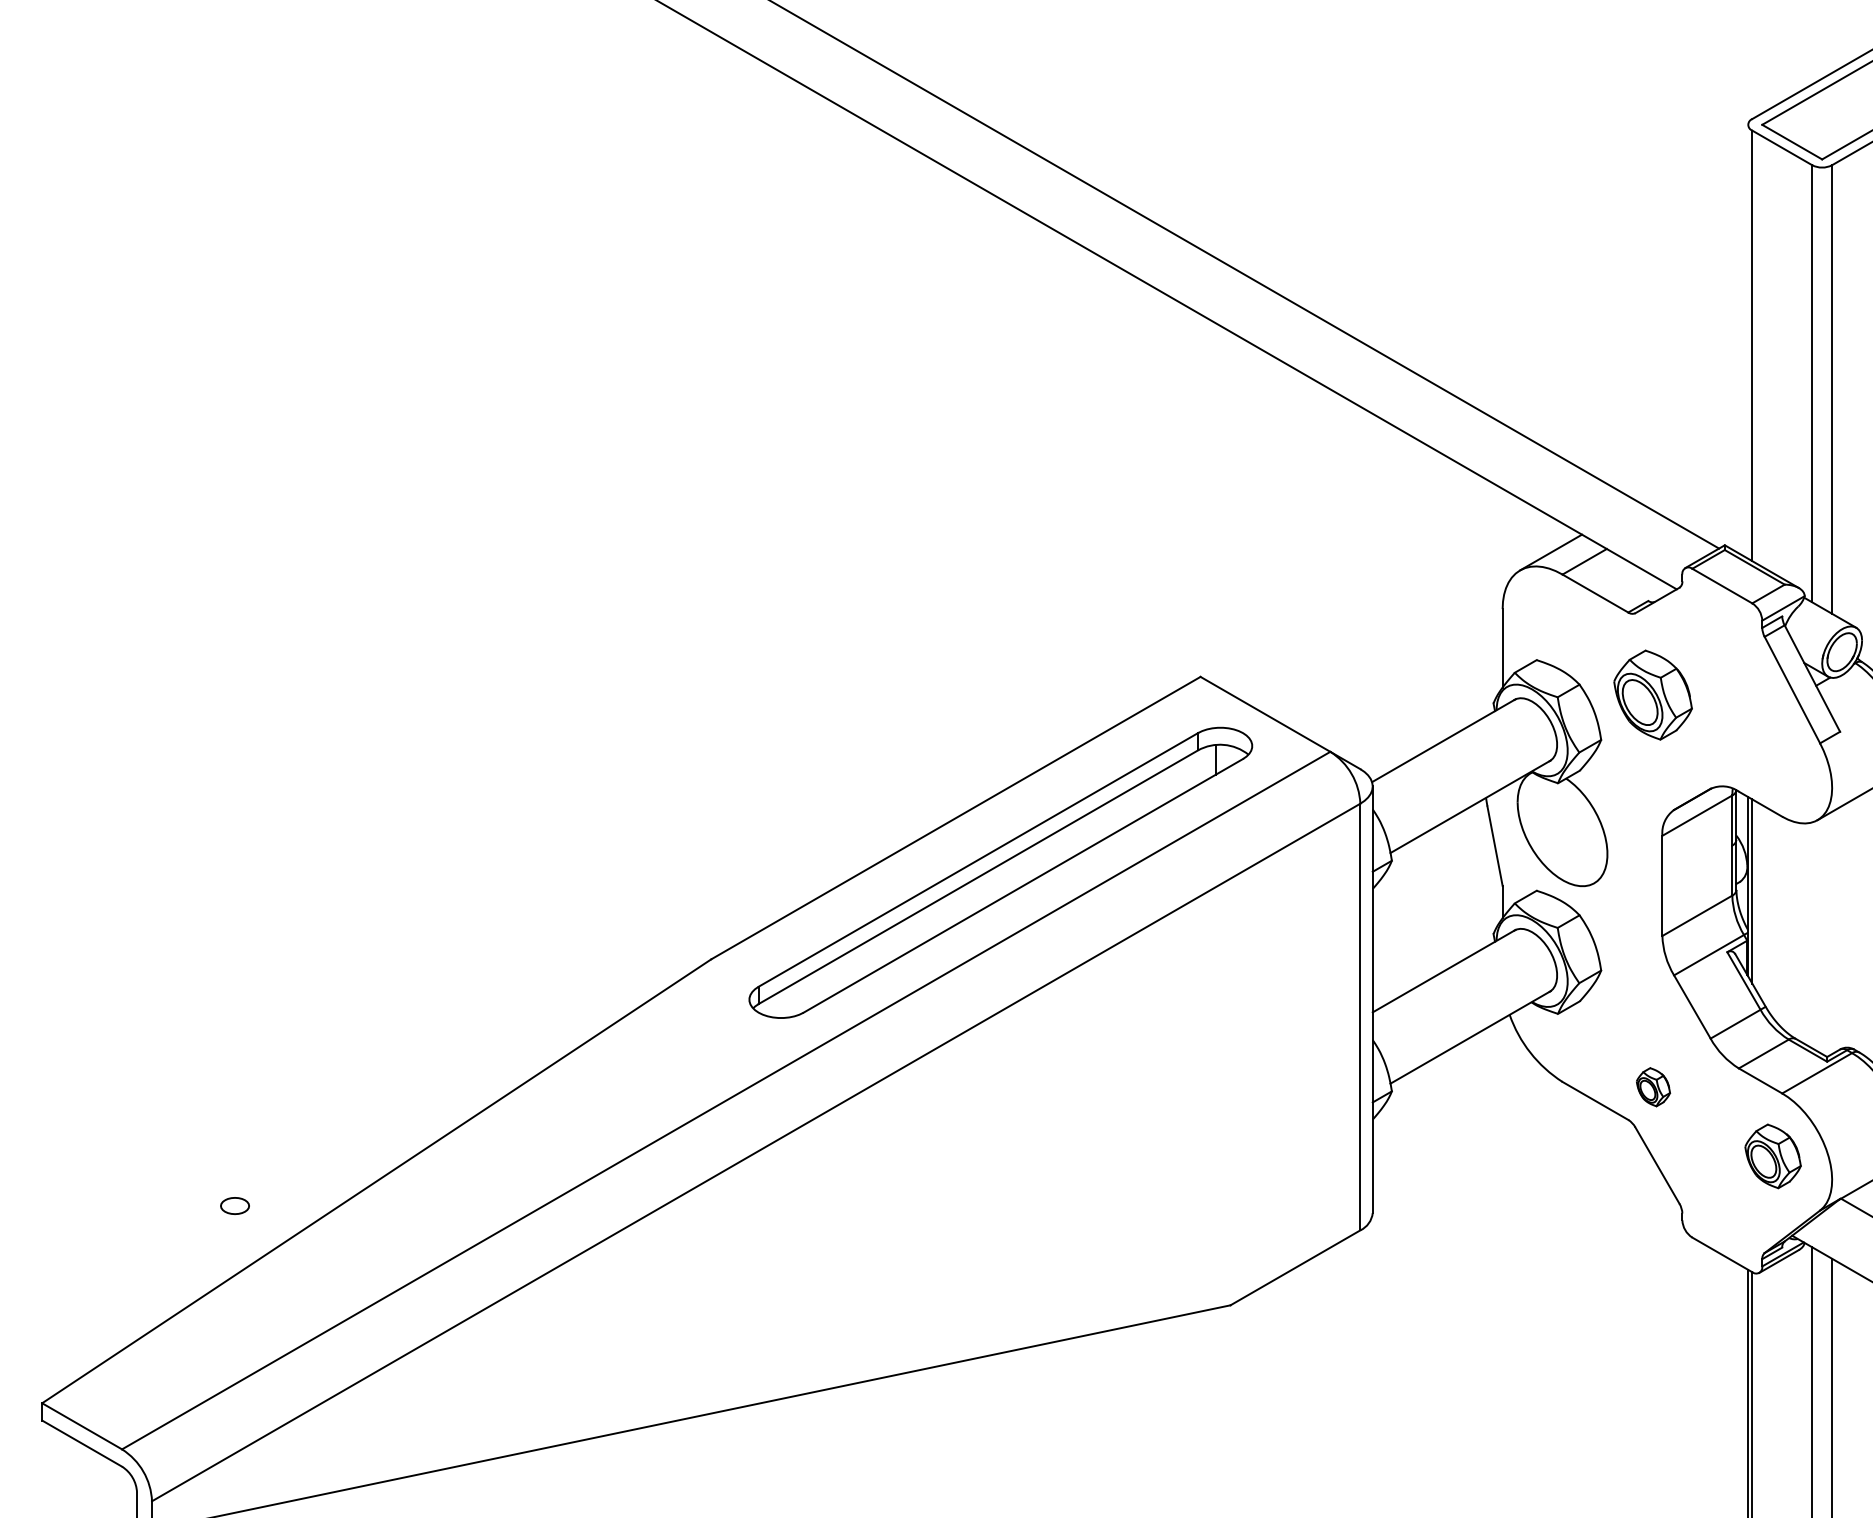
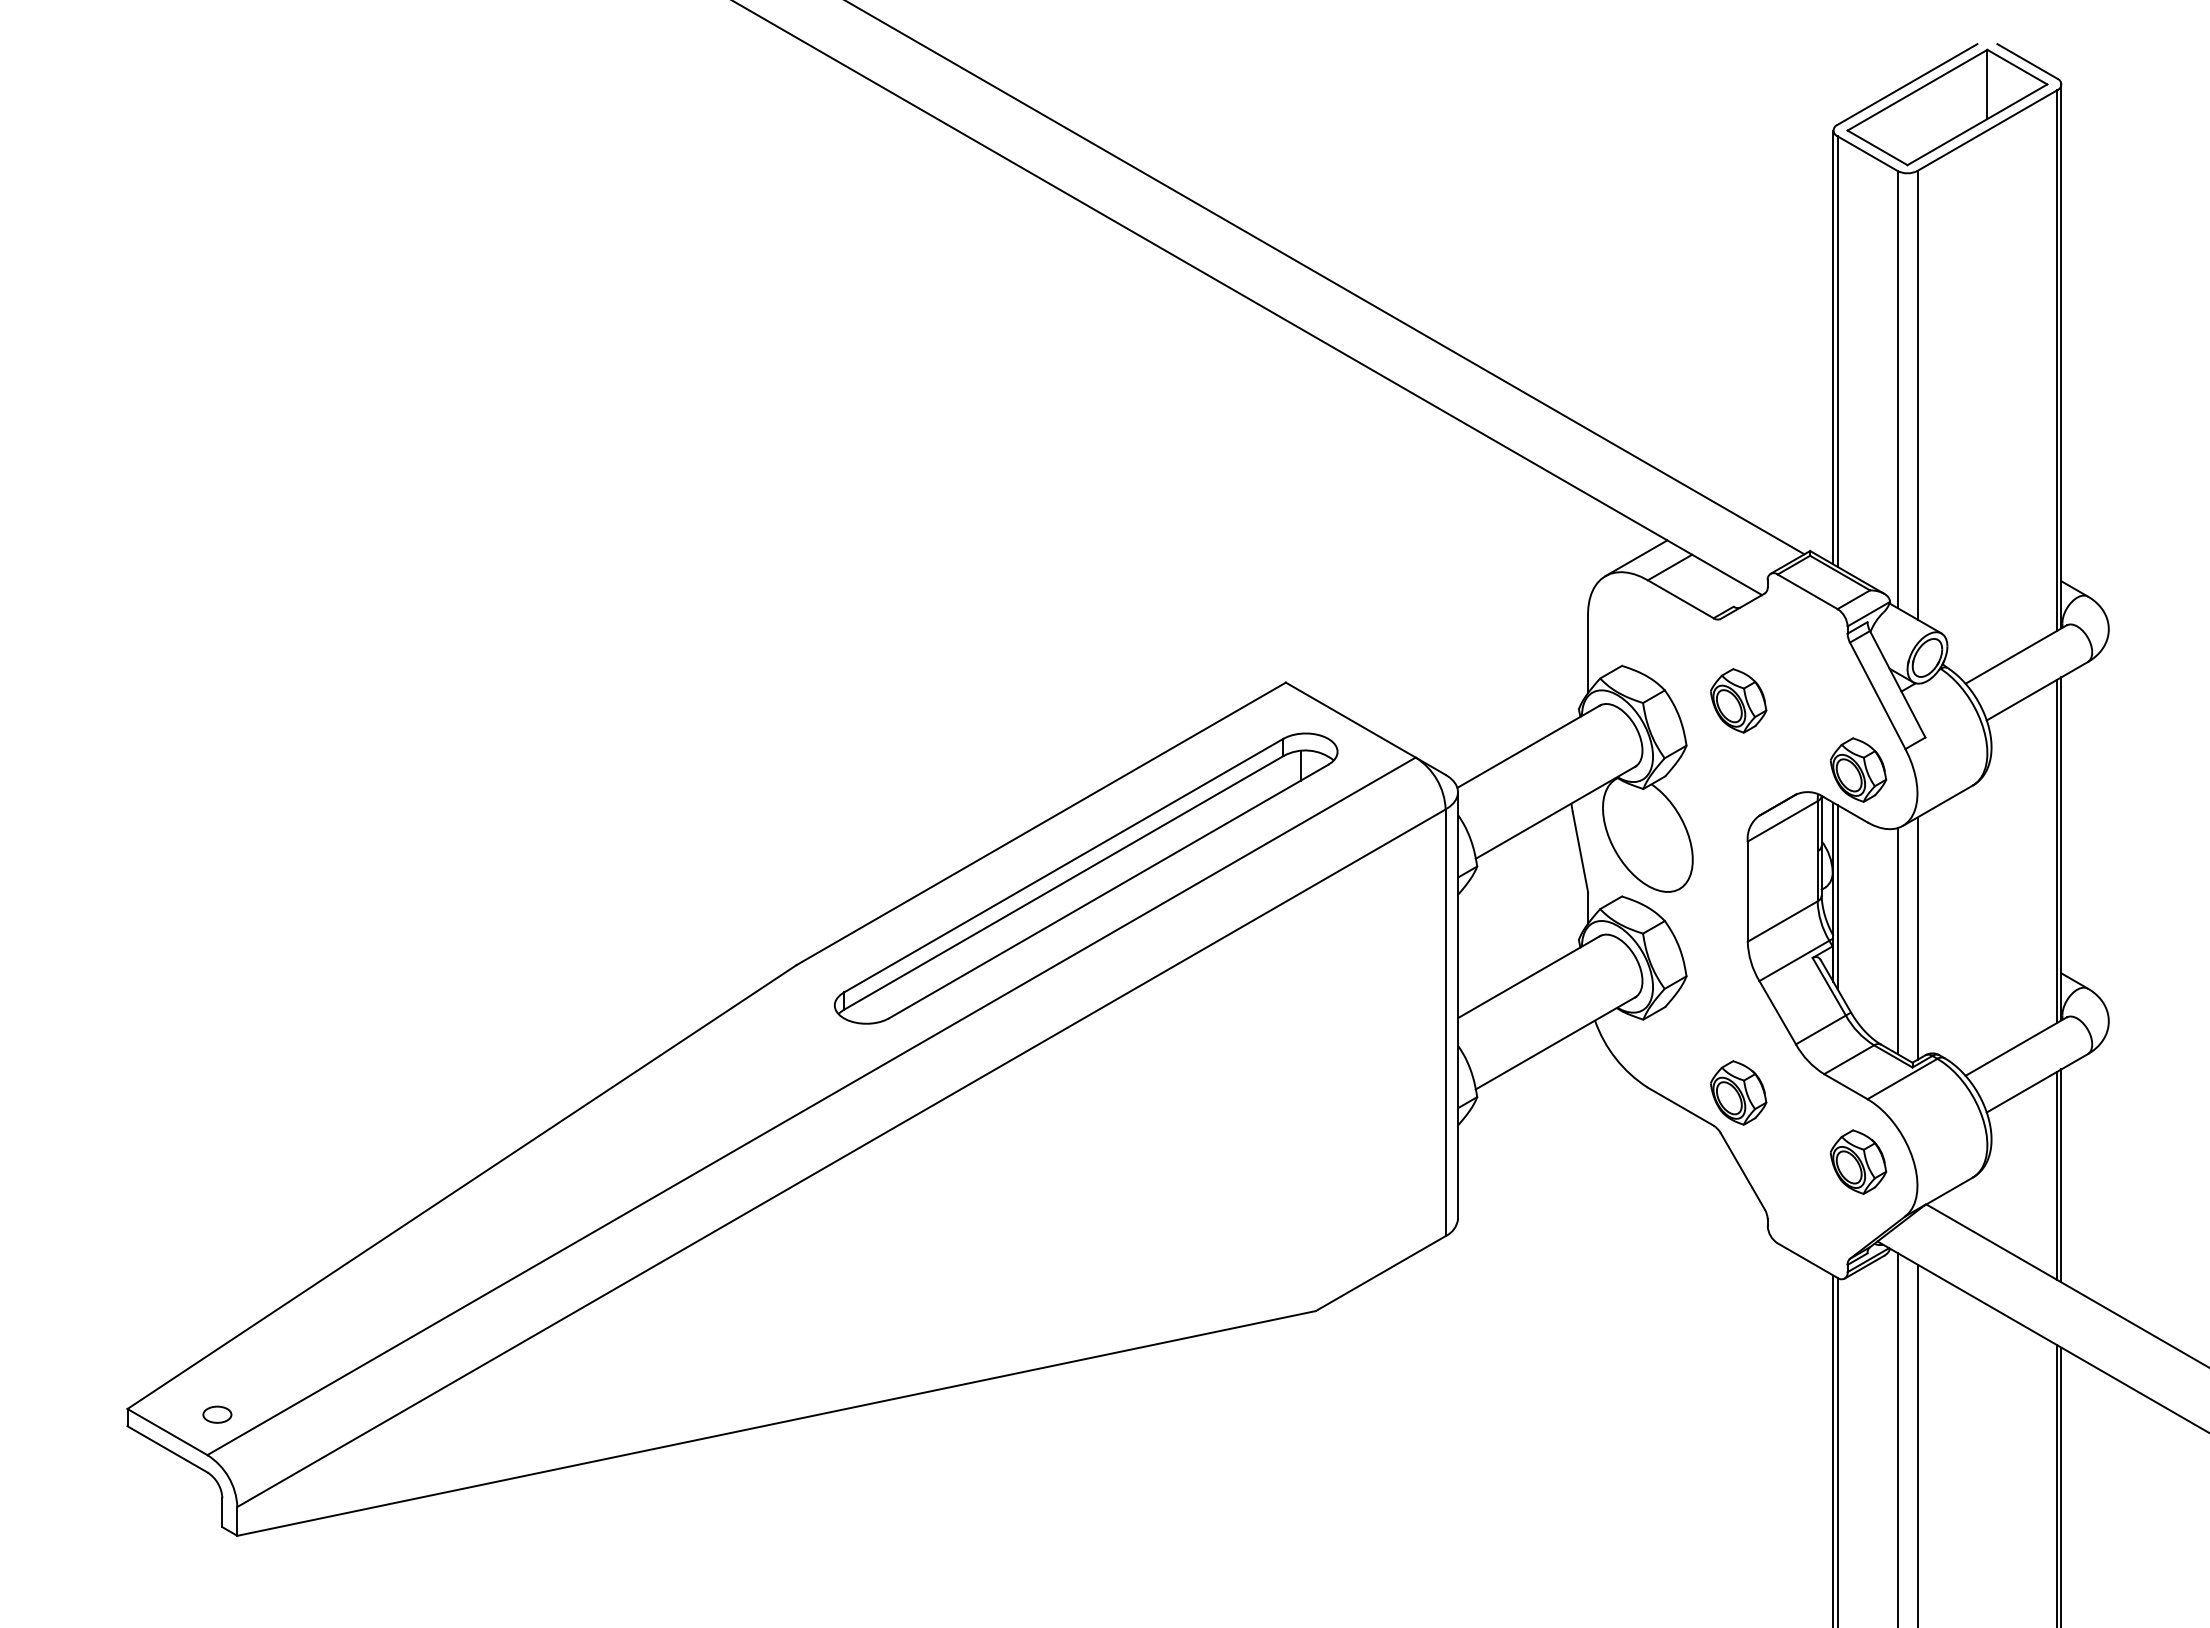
line: (1748, 341) -> (1833, 347), added
part: (1653, 694) -> (1738, 700), size x0.71
part: (1773, 763) -> (1858, 769), added
line: (1832, 932) -> (1917, 938), added
line: (1812, 935) -> (1897, 941), added
part: (1653, 1086) -> (1738, 1092), size x1.67
part: (235, 1205) -> (217, 1414), moved

